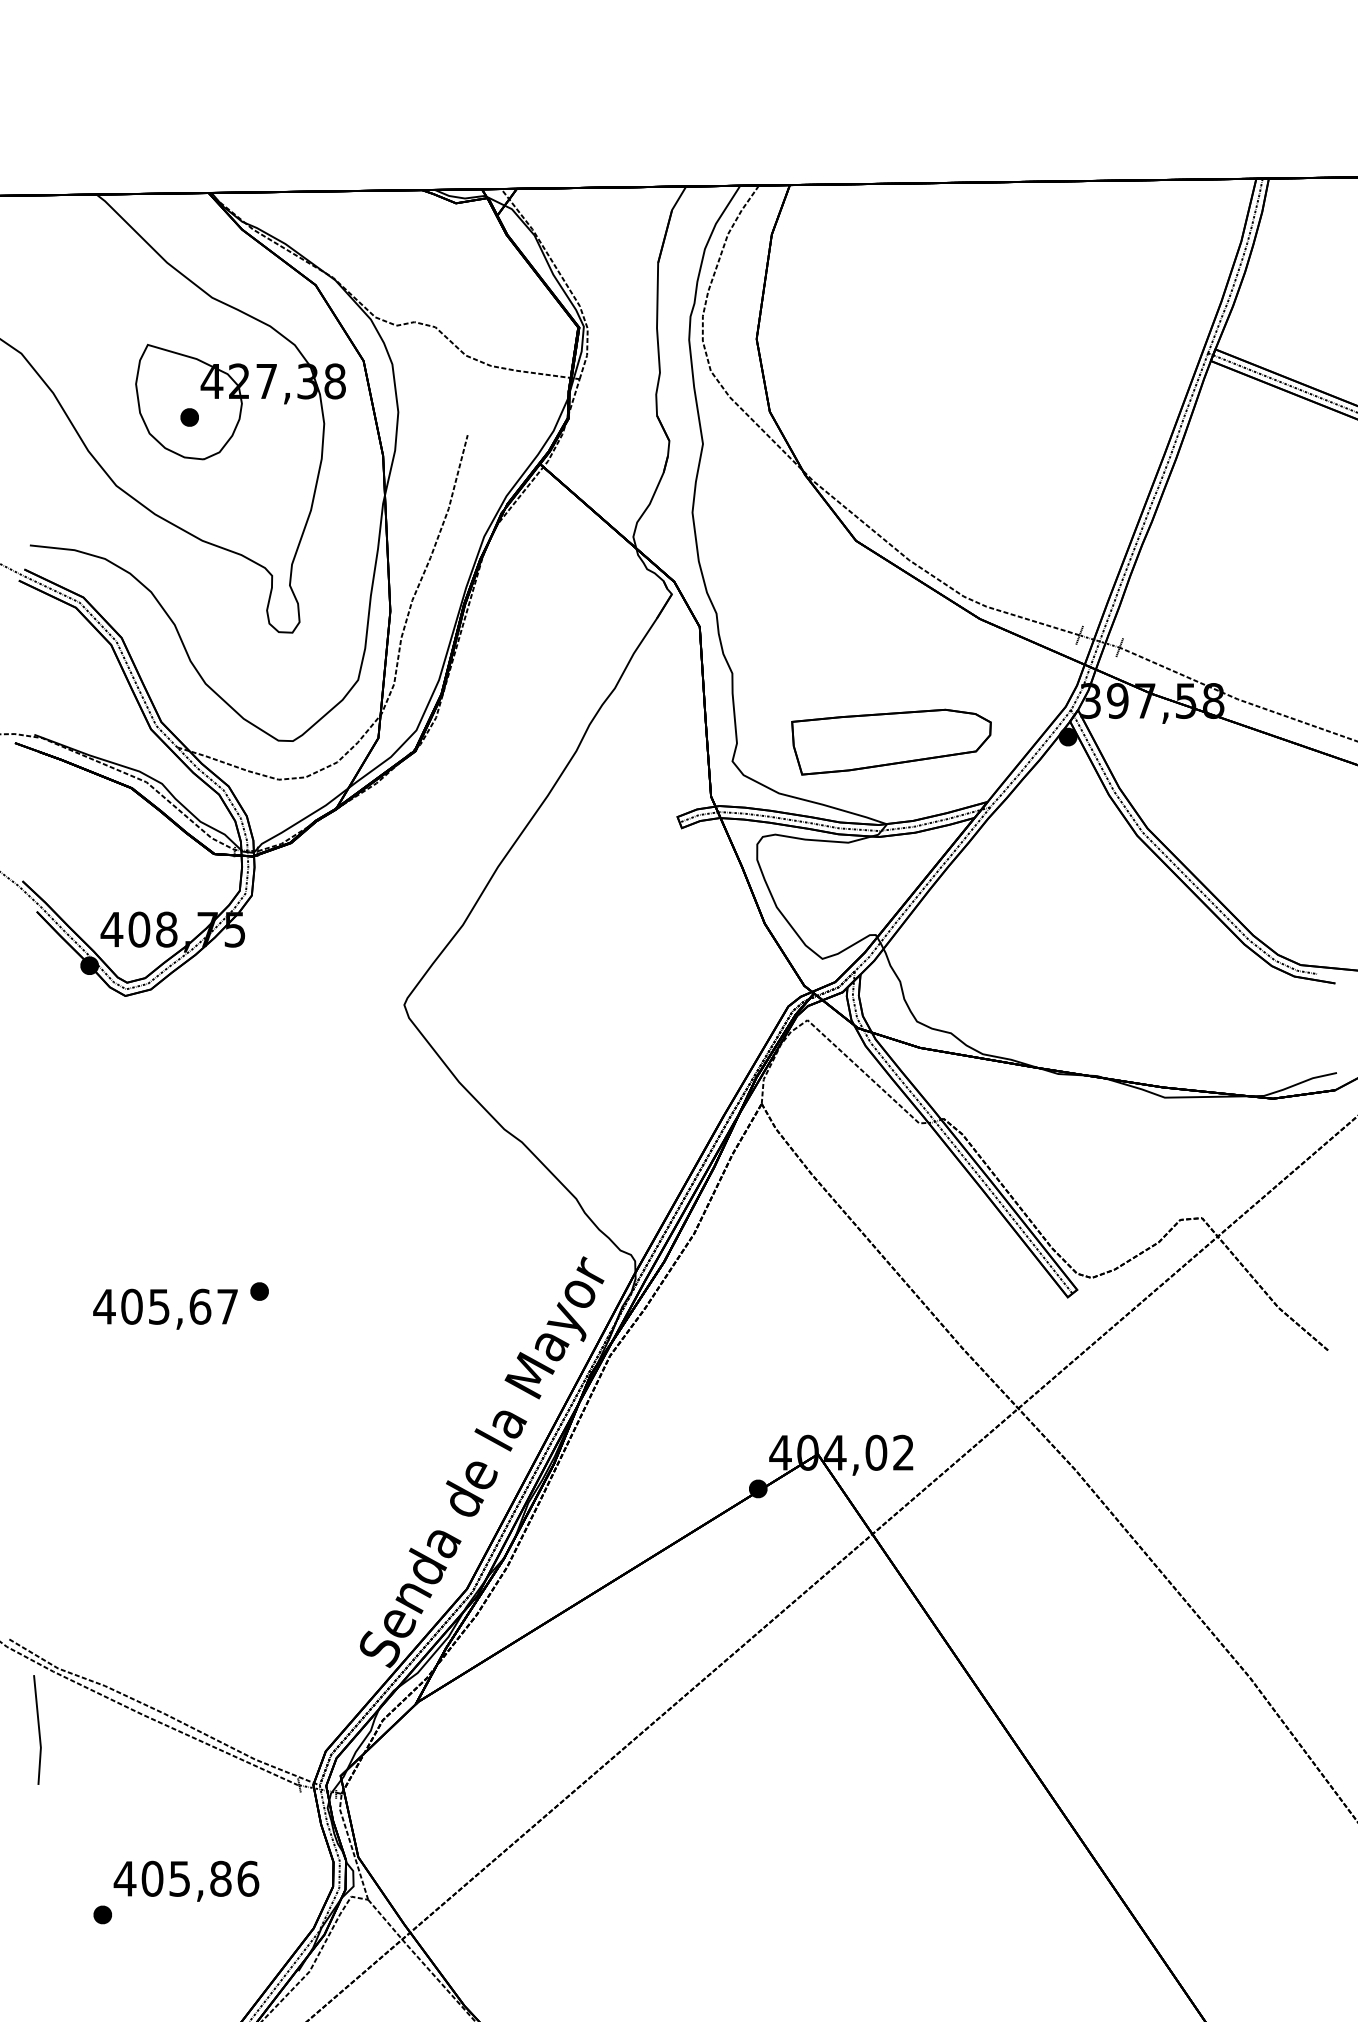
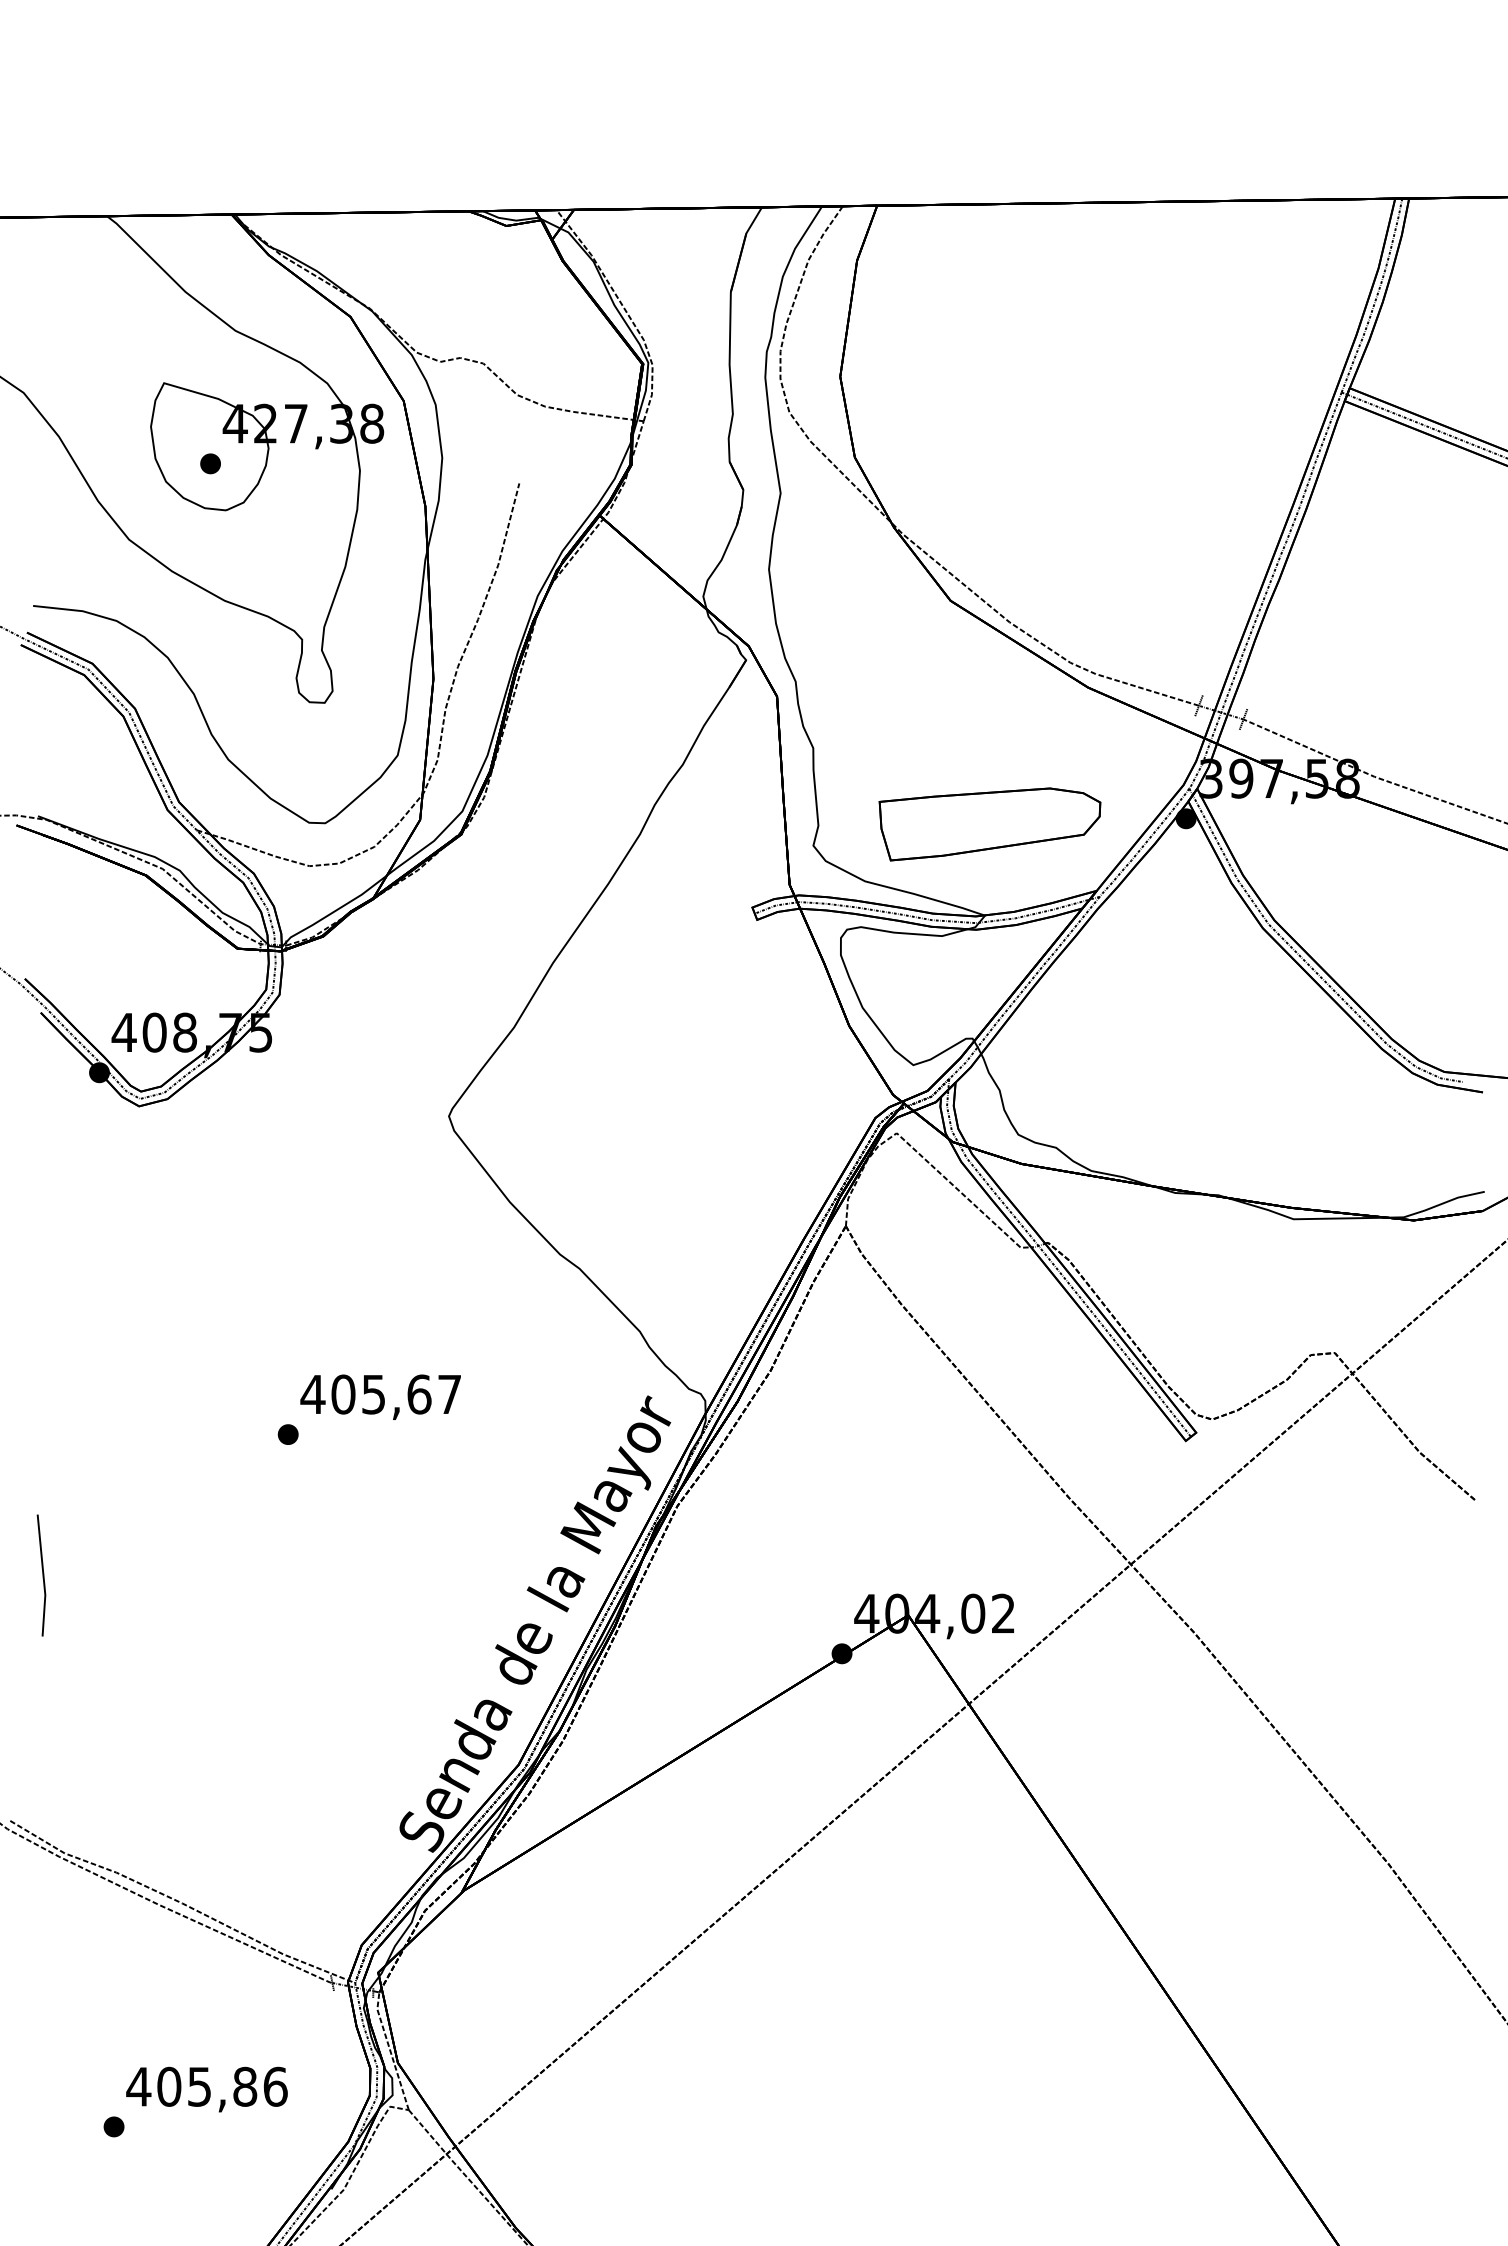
text: (165, 1308) -> (380, 1396), moved
line: (38, 1729) -> (42, 1575), moved

